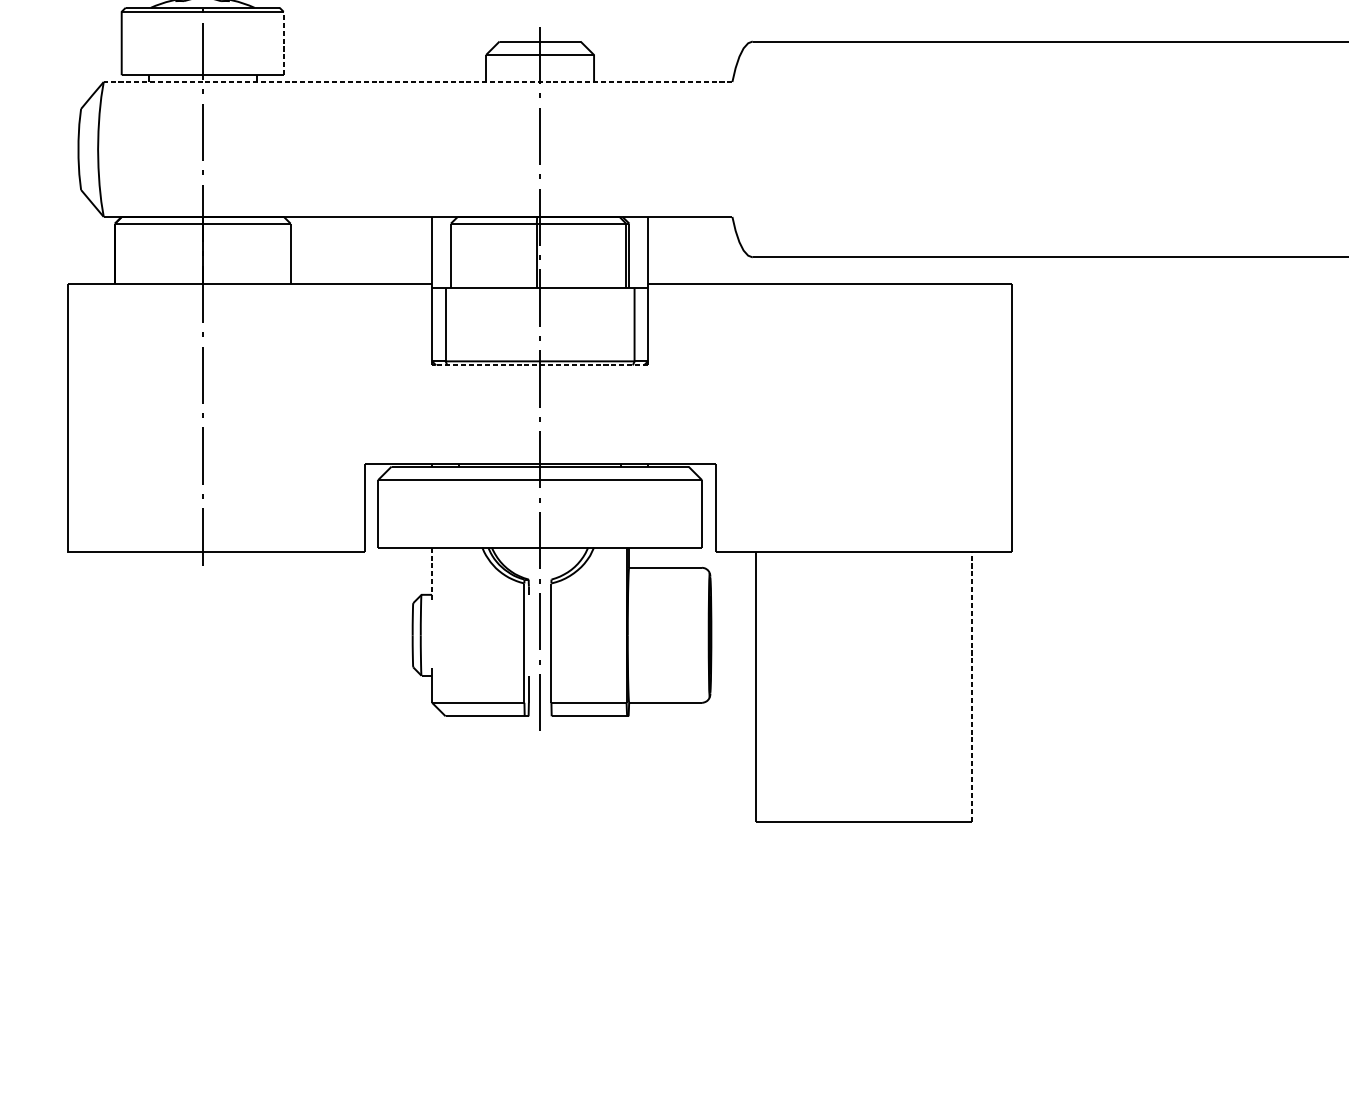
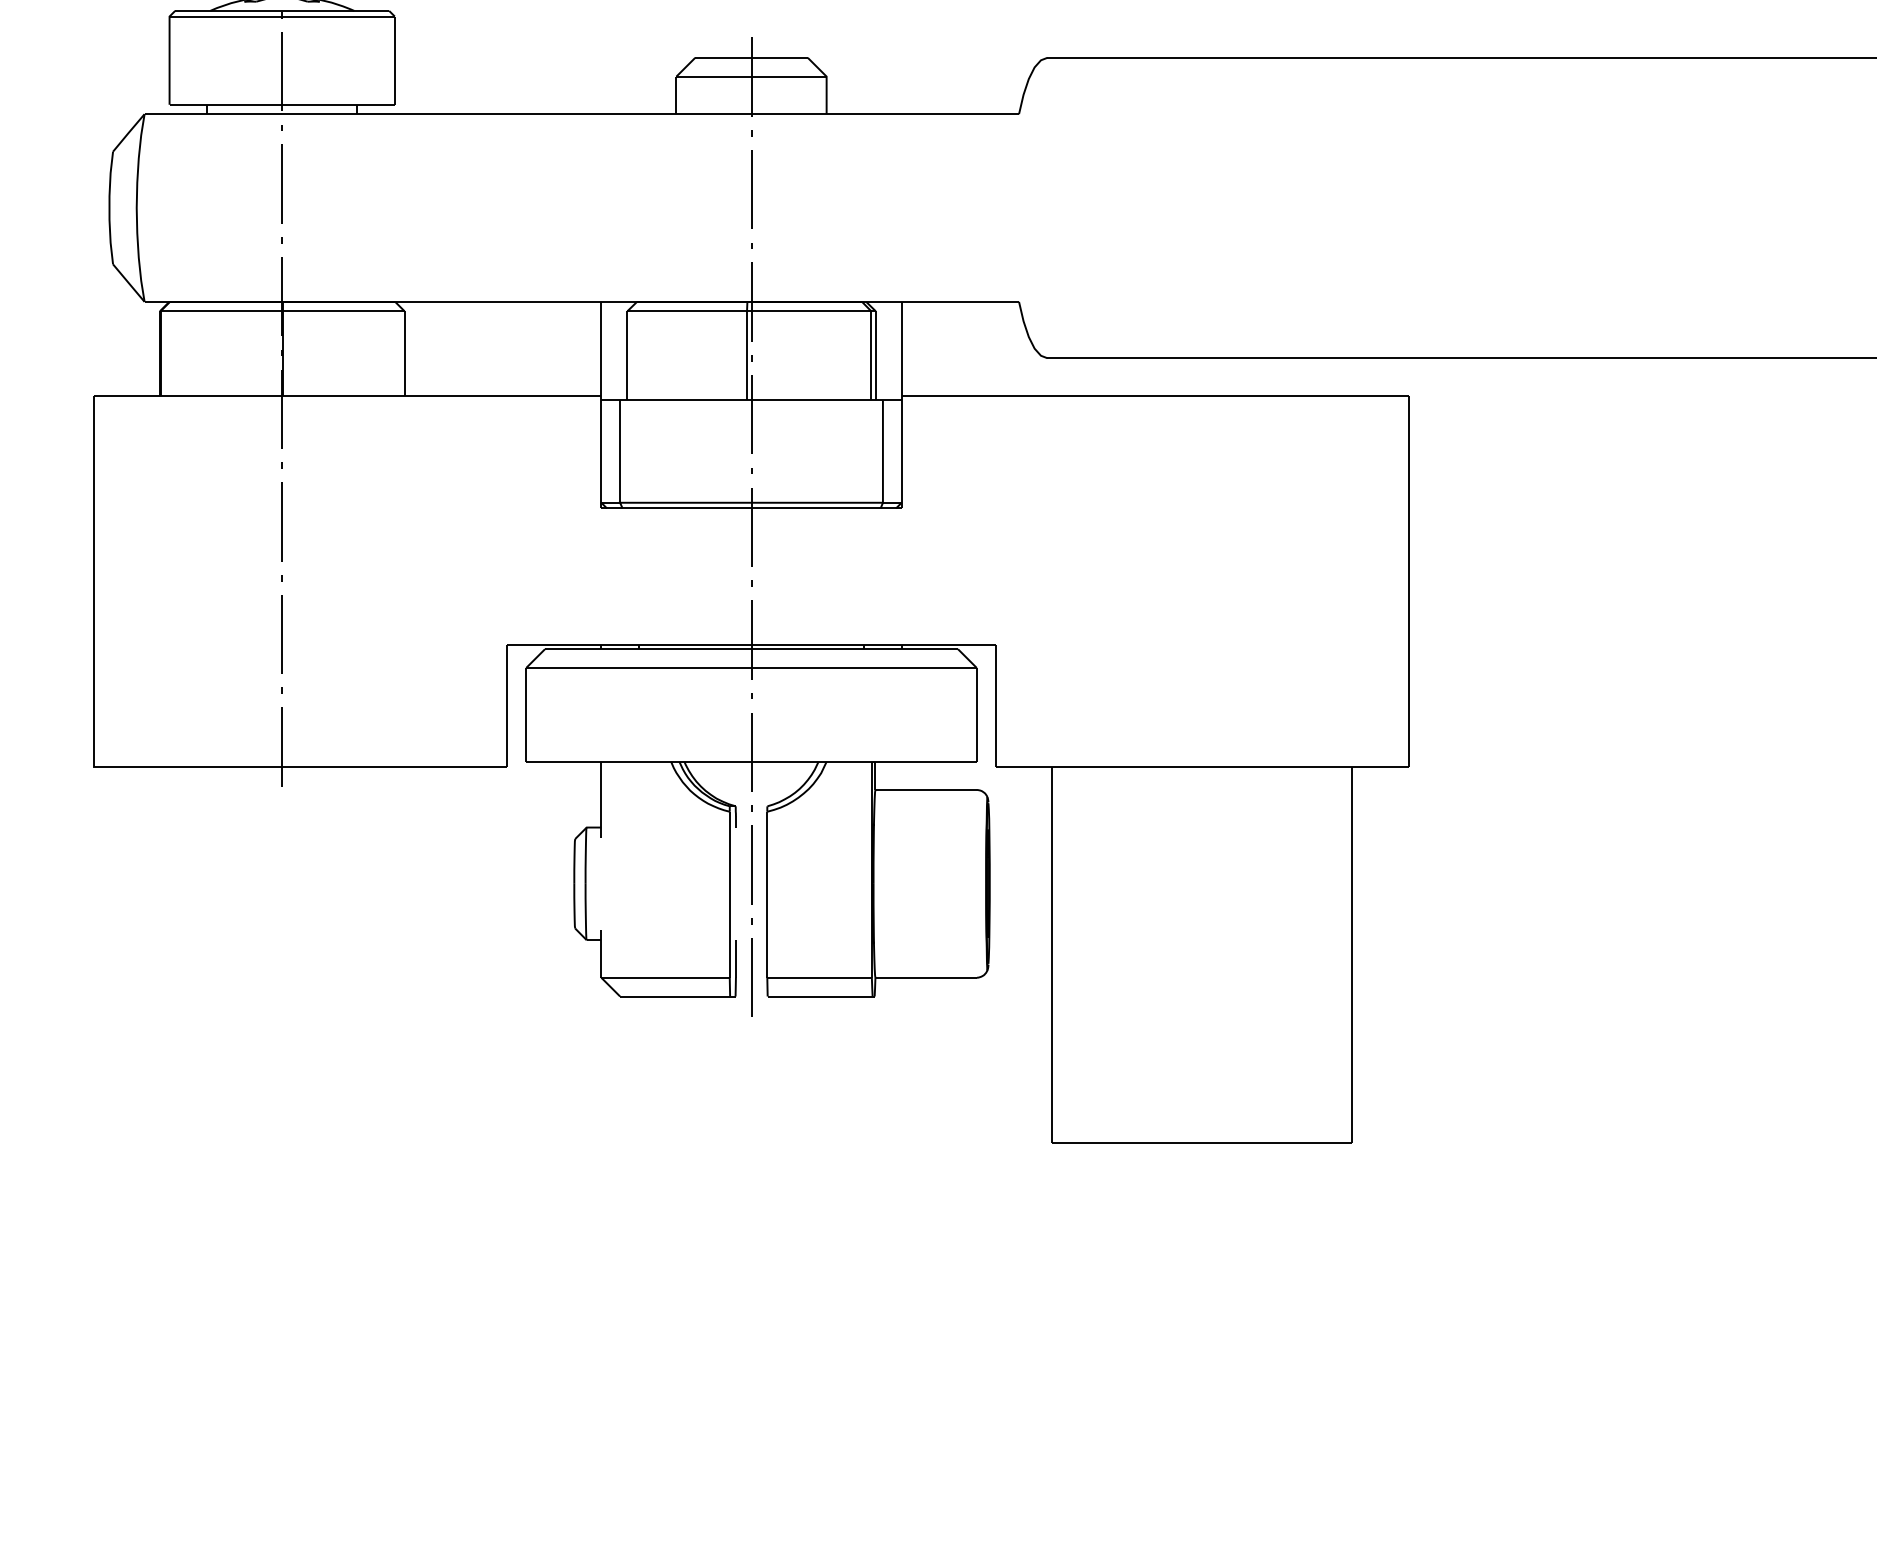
line: (283, 43) -> (394, 60), dashed -> solid
line: (417, 82) -> (581, 114), dashed -> solid
line: (540, 365) -> (751, 508), dashed -> solid
line: (432, 575) -> (601, 800), dashed -> solid
line: (972, 686) -> (1352, 955), dashed -> solid

